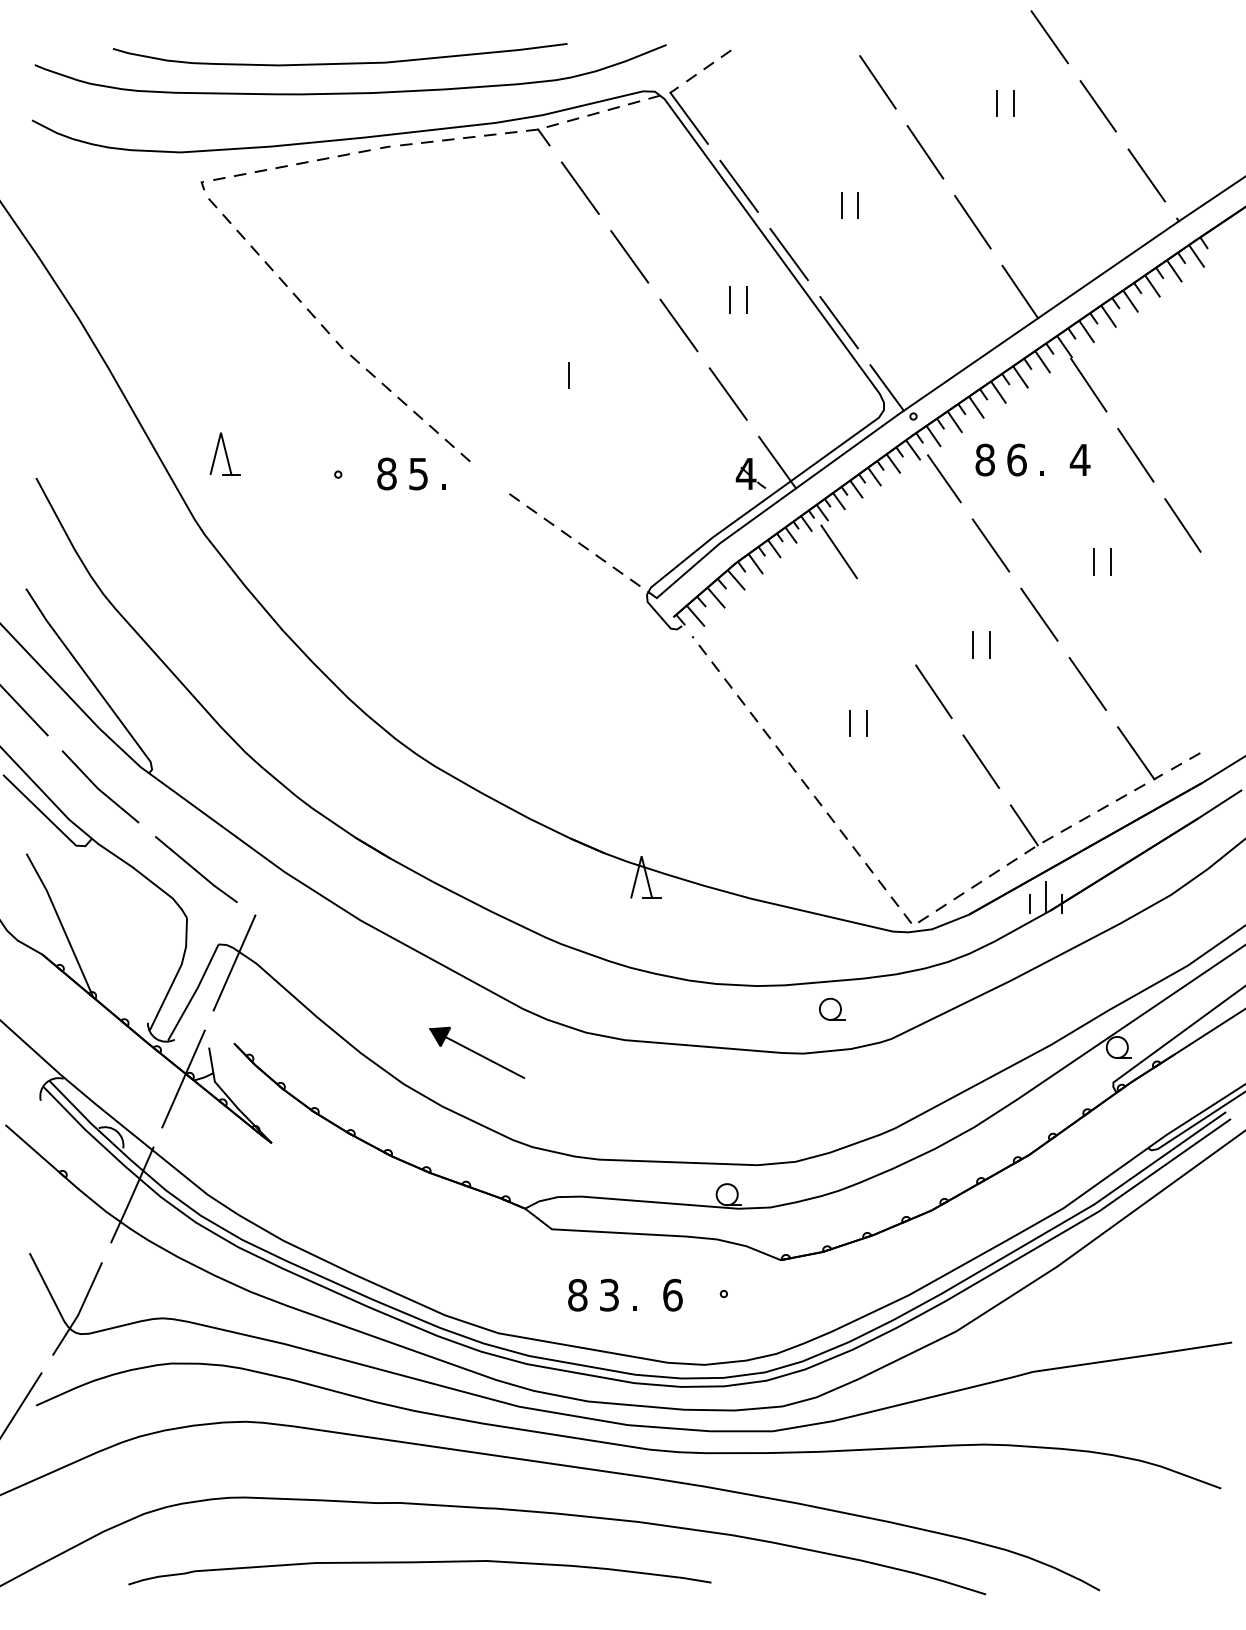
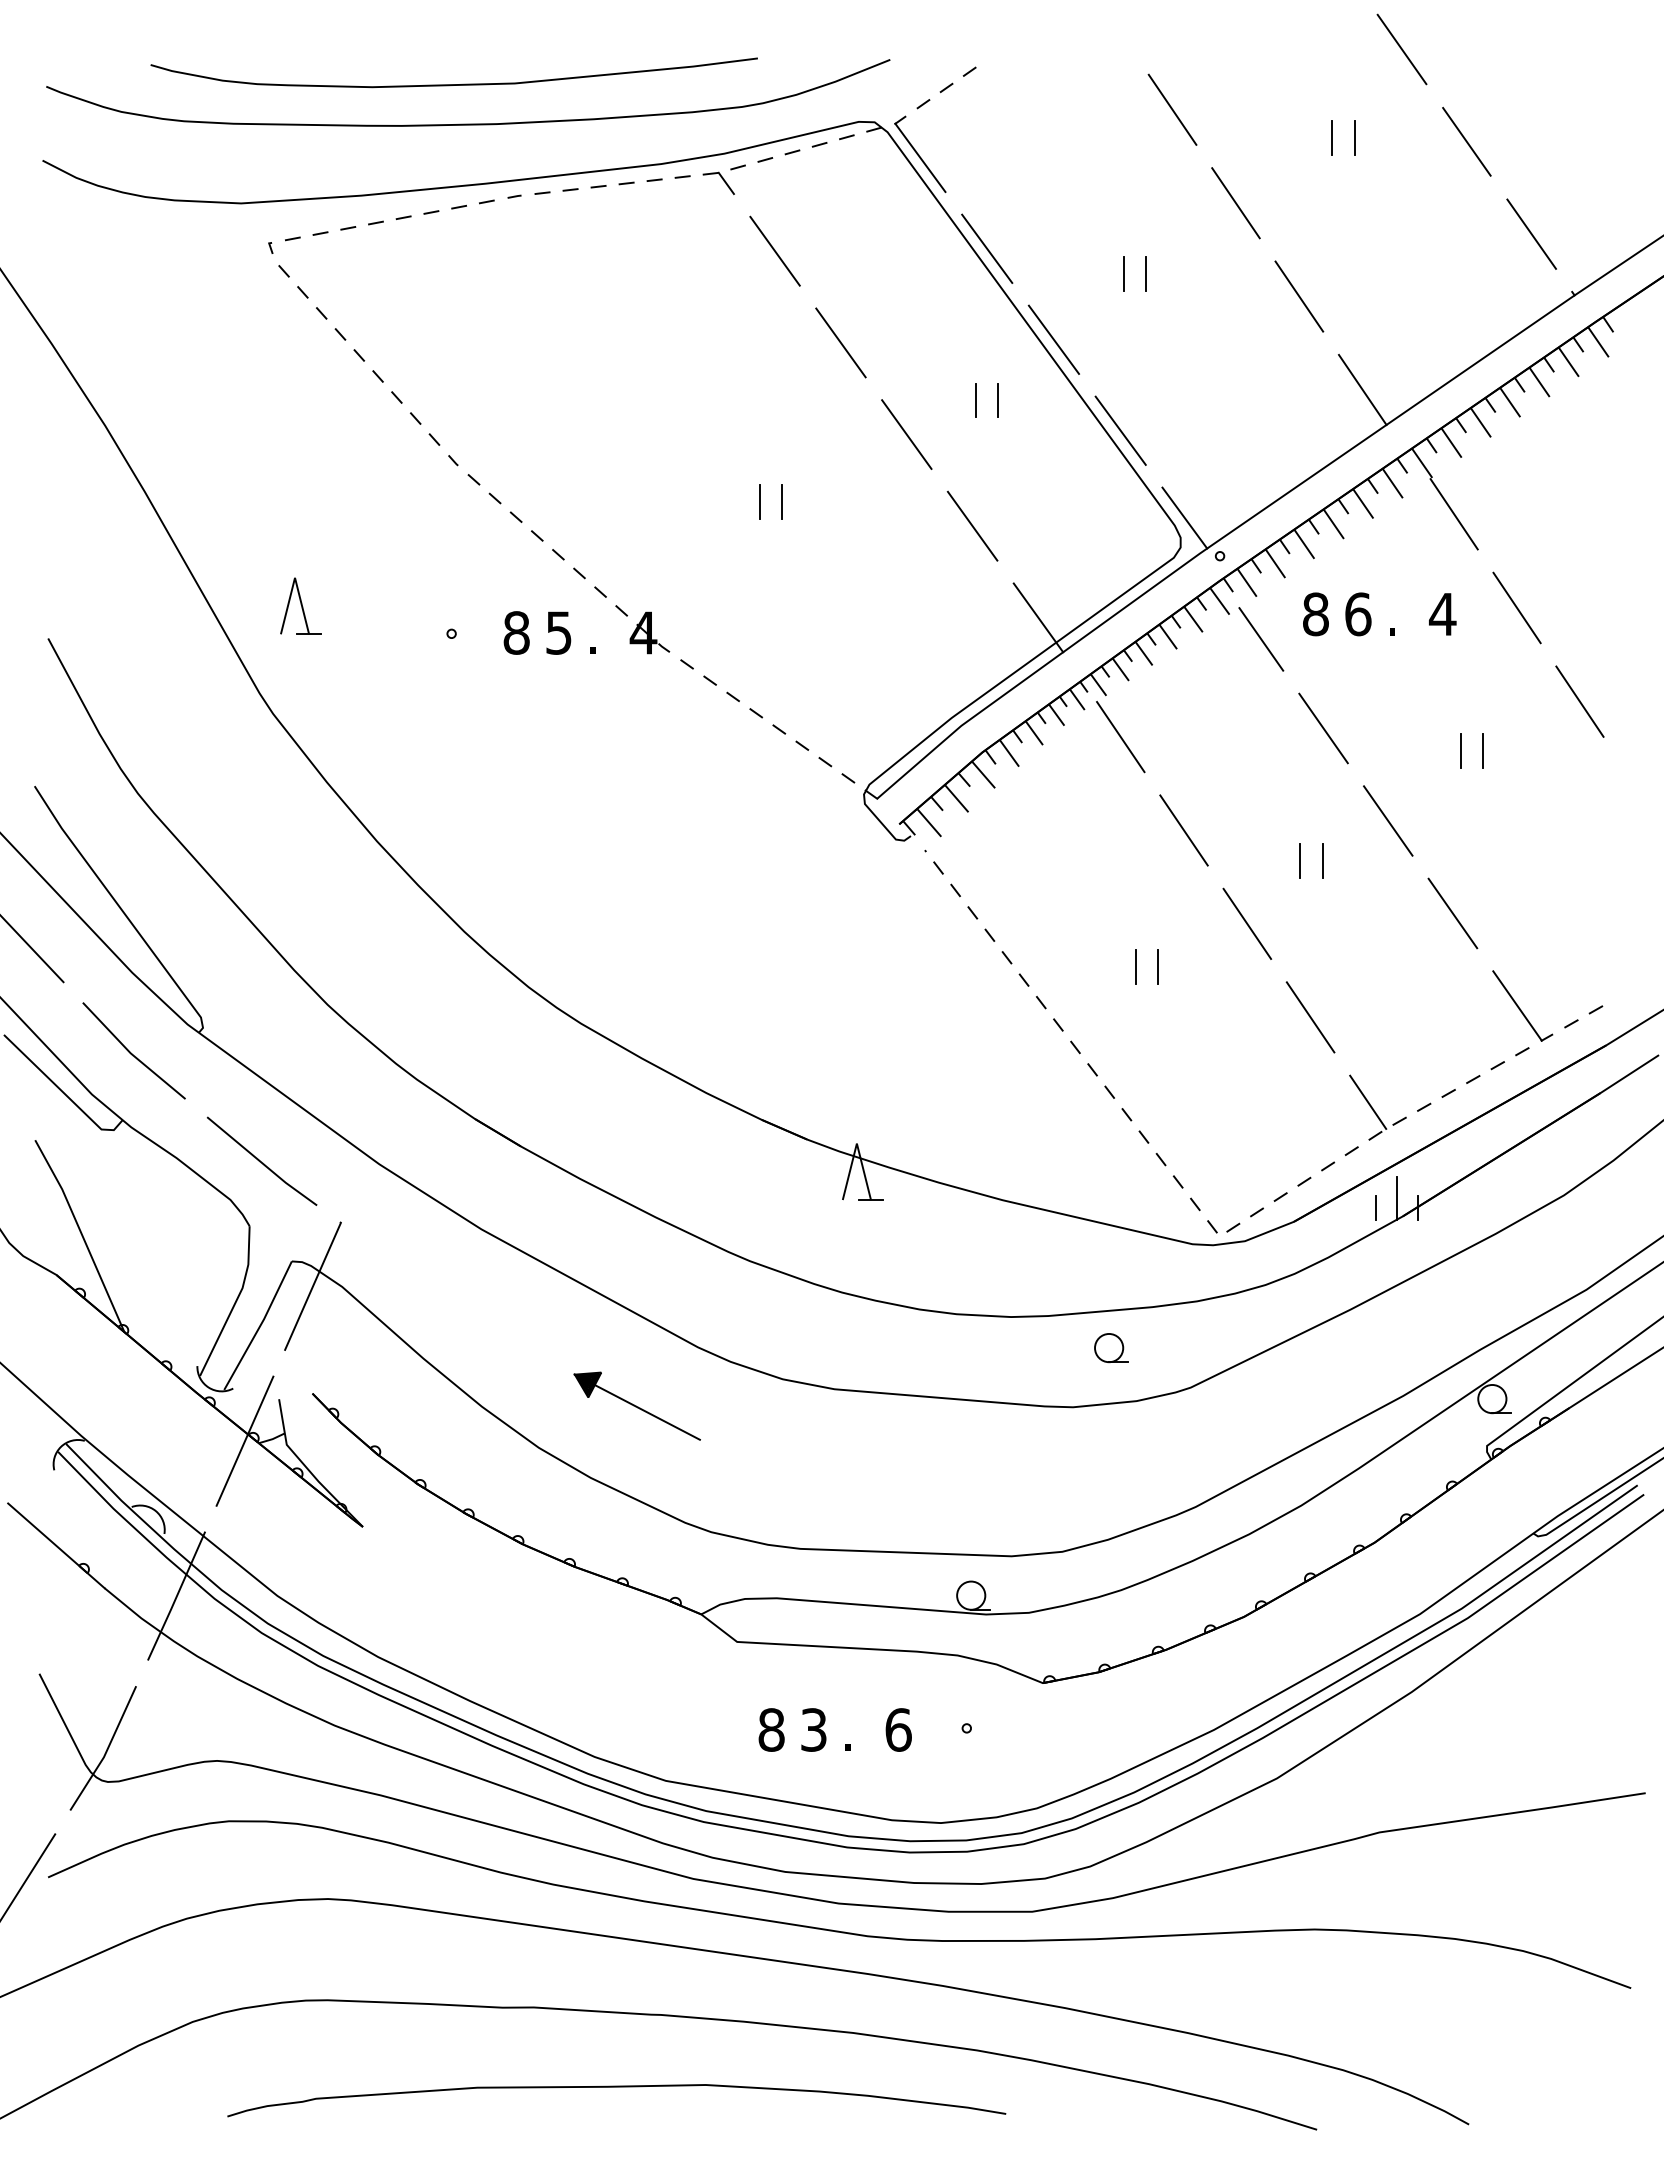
line: (585, 375) -> (782, 501), added
part: (750, 473) -> (649, 632), moved
line: (886, 621) -> (1183, 830), added
curve: (419, 1562) -> (616, 2087), moved

